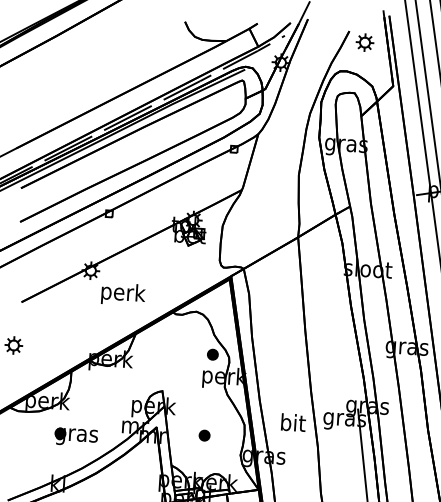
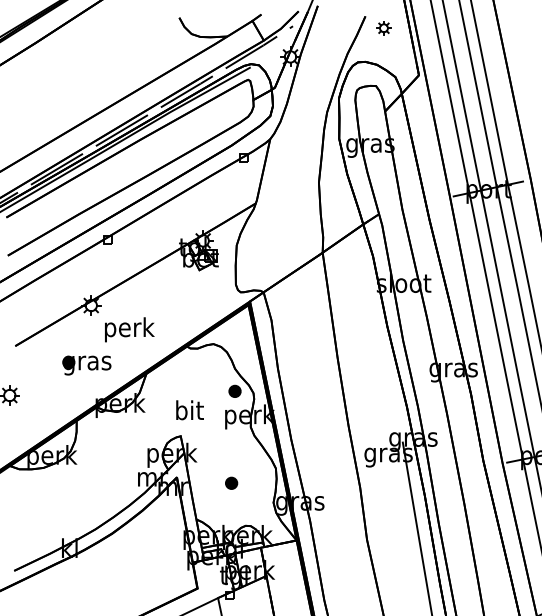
part: (364, 42) -> (383, 28), size x0.7
text: (293, 422) -> (189, 410), moved
part: (75, 437) -> (86, 365), moved

